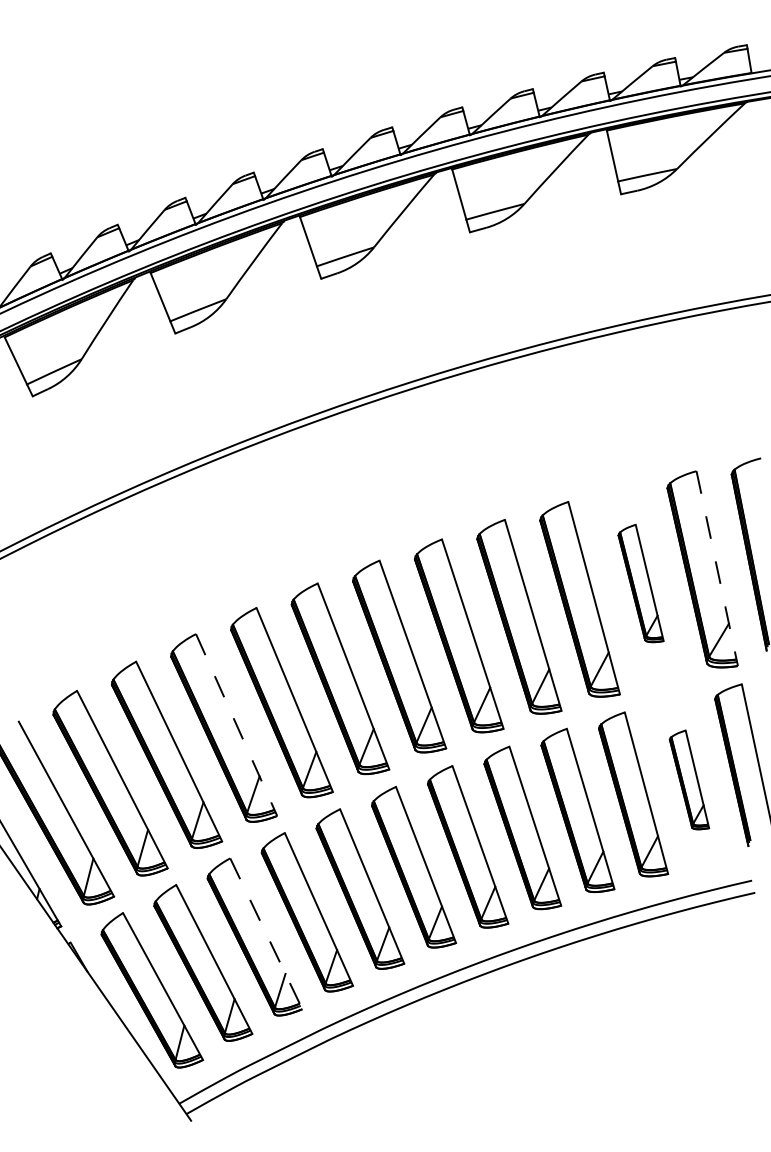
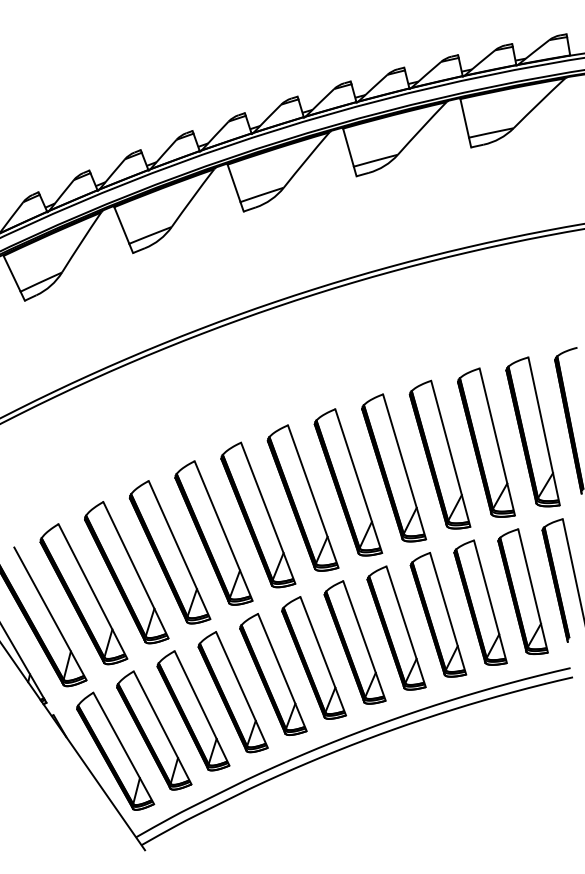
line: (717, 568) -> (544, 431), dashed -> solid
part: (640, 583) -> (485, 442), size x1.67
line: (236, 725) -> (179, 550), dashed -> solid
part: (689, 779) -> (523, 591), size x1.67
line: (266, 933) -> (202, 708), dashed -> solid

